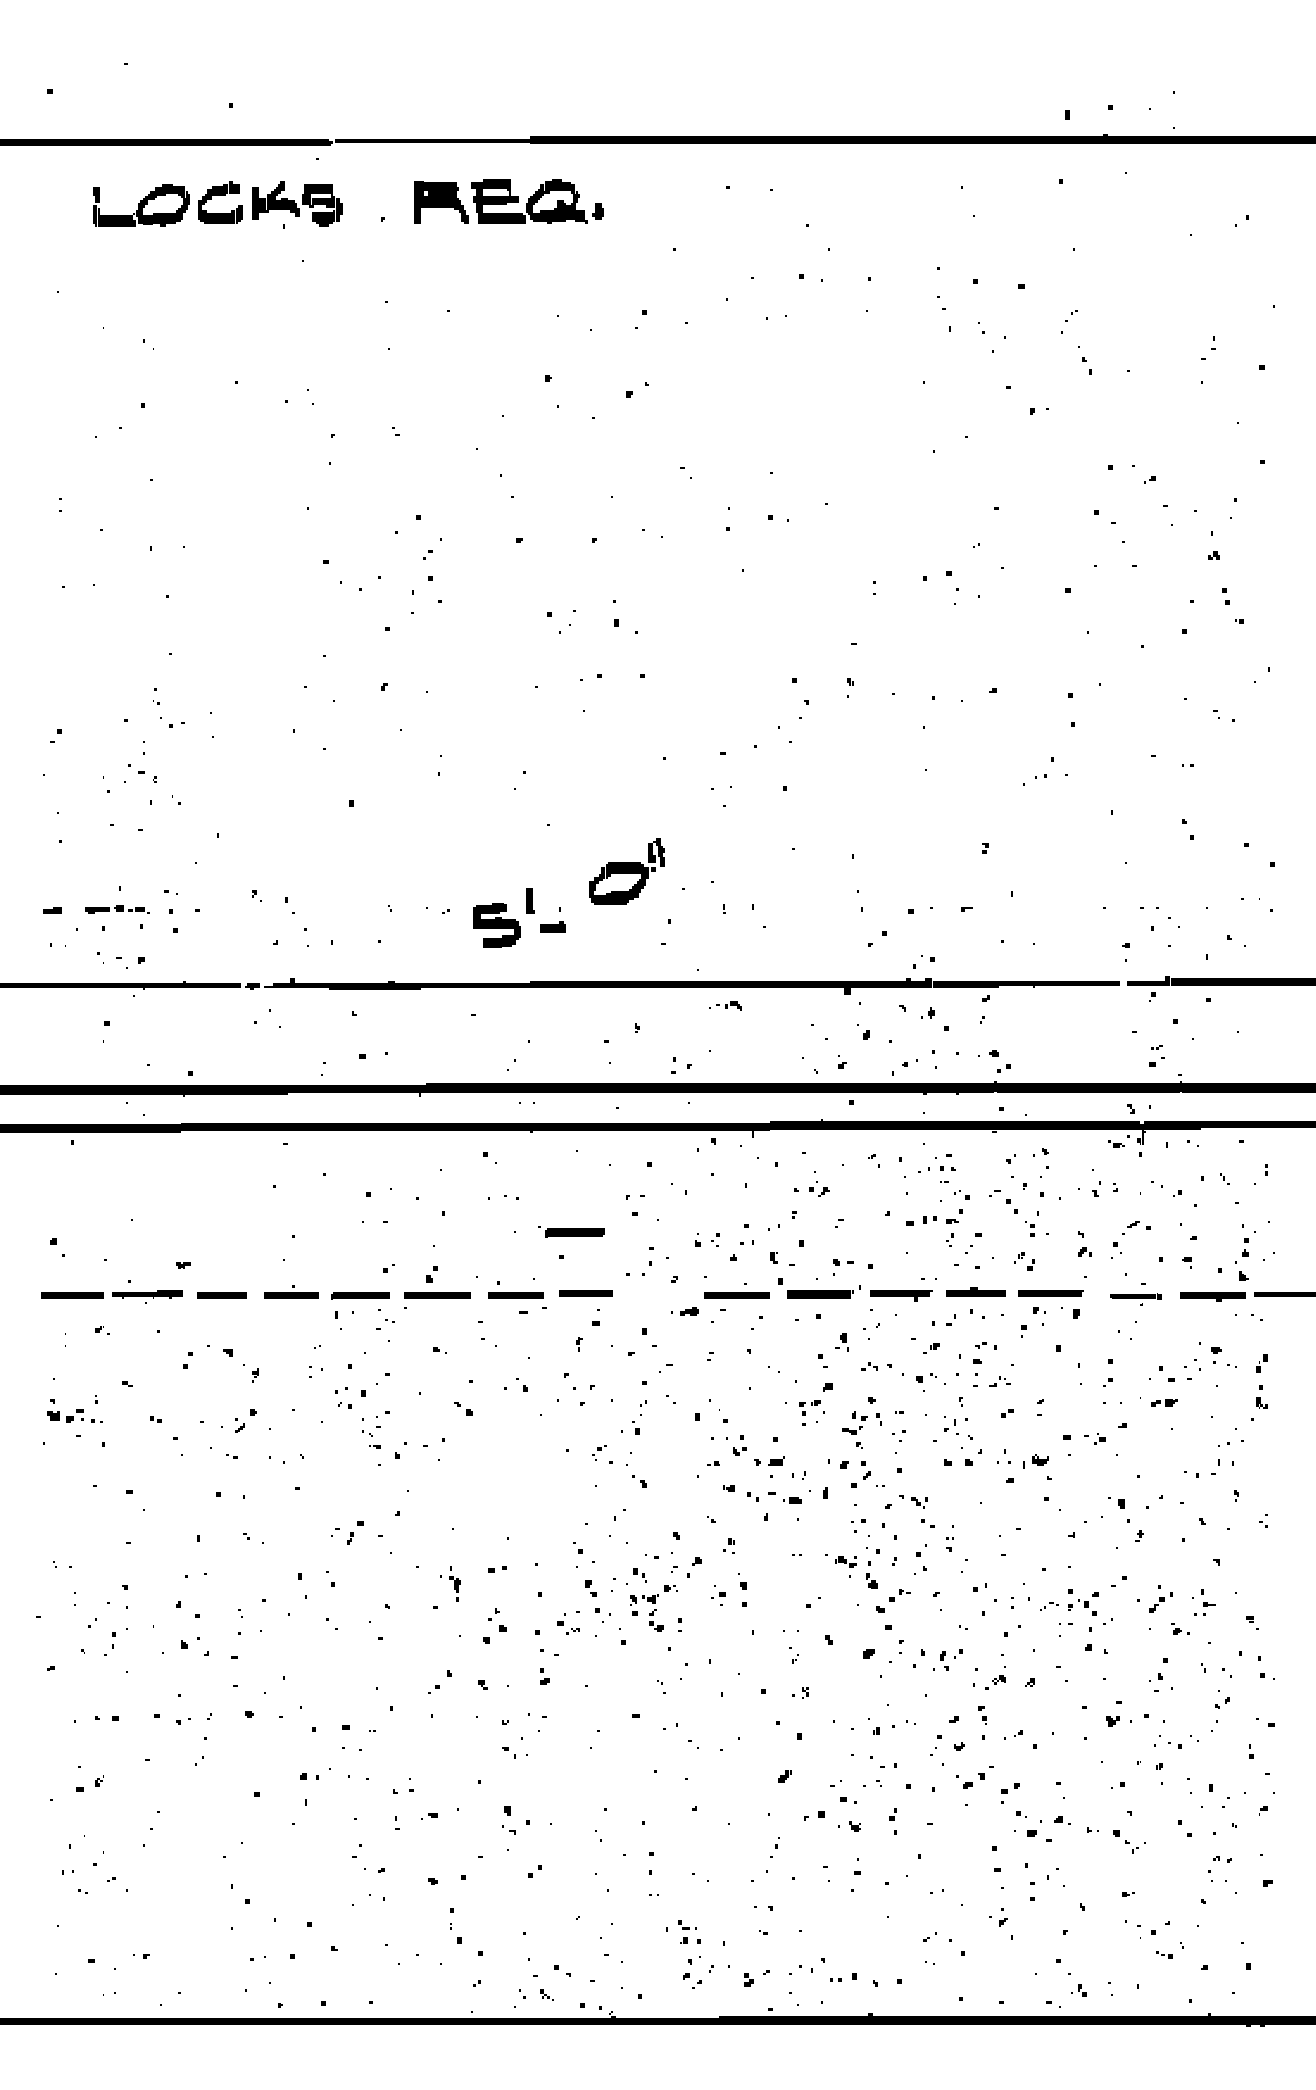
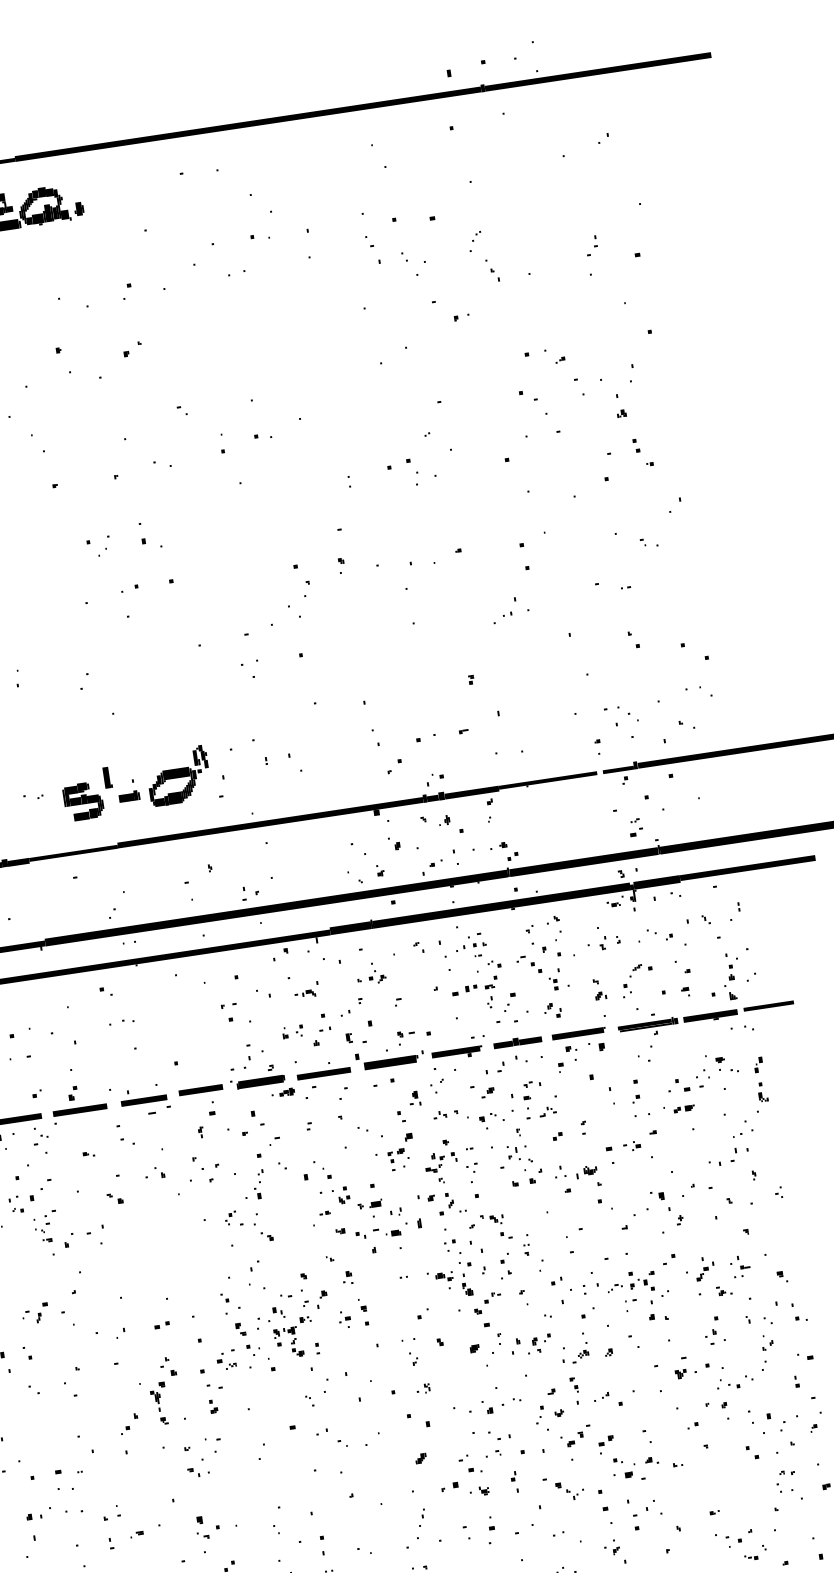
part: (626, 871) -> (178, 775), moved
part: (728, 1005) -> (304, 993), moved
part: (571, 1231) -> (257, 1081), moved
part: (1135, 1299) -> (648, 1028), size x1.43
part: (454, 1588) -> (156, 1401), moved
part: (1129, 1841) -> (570, 1490), moved

